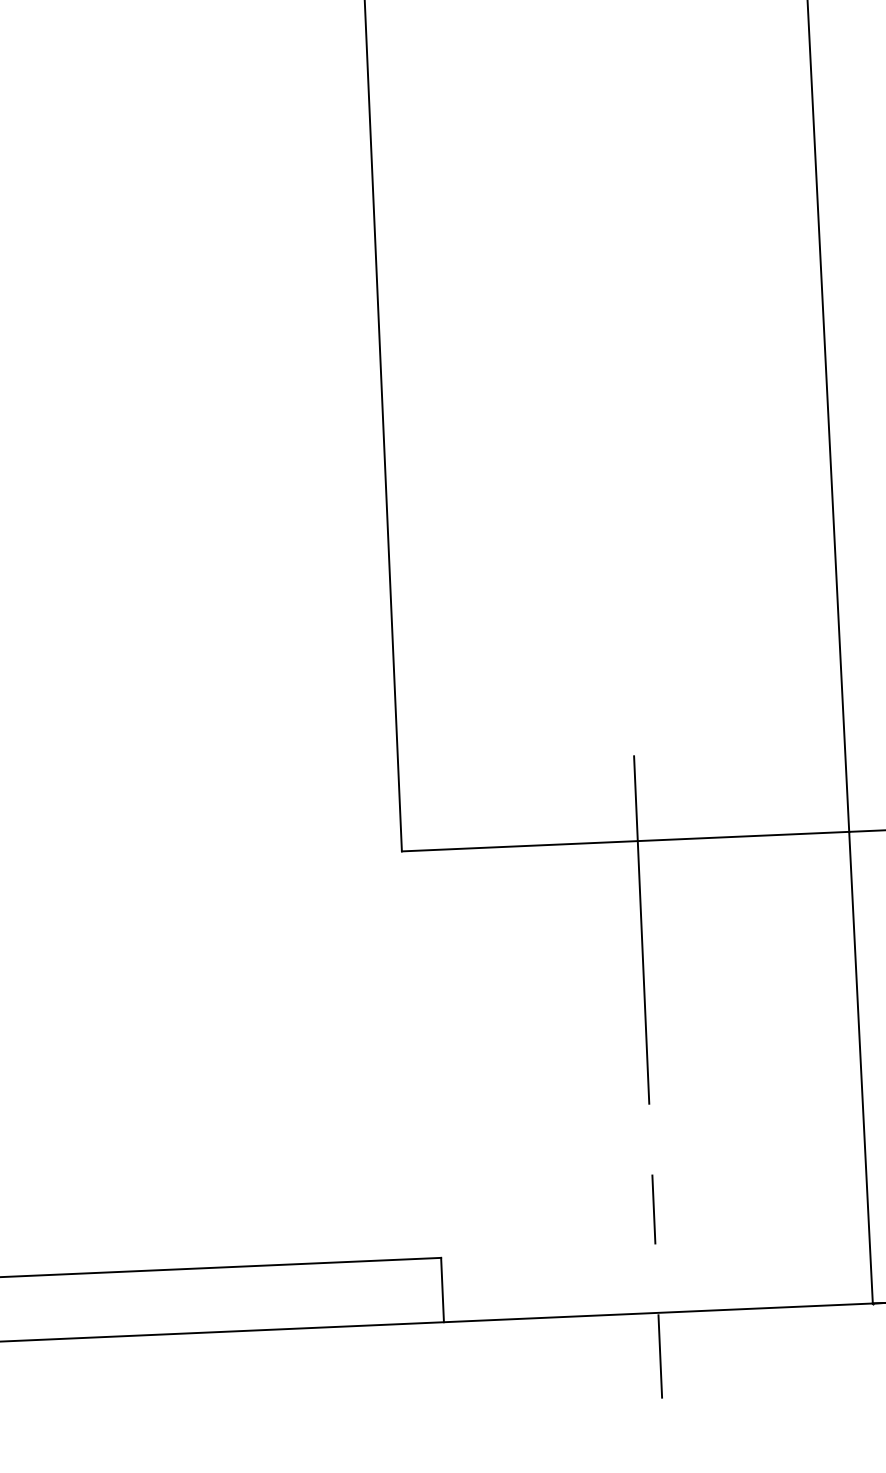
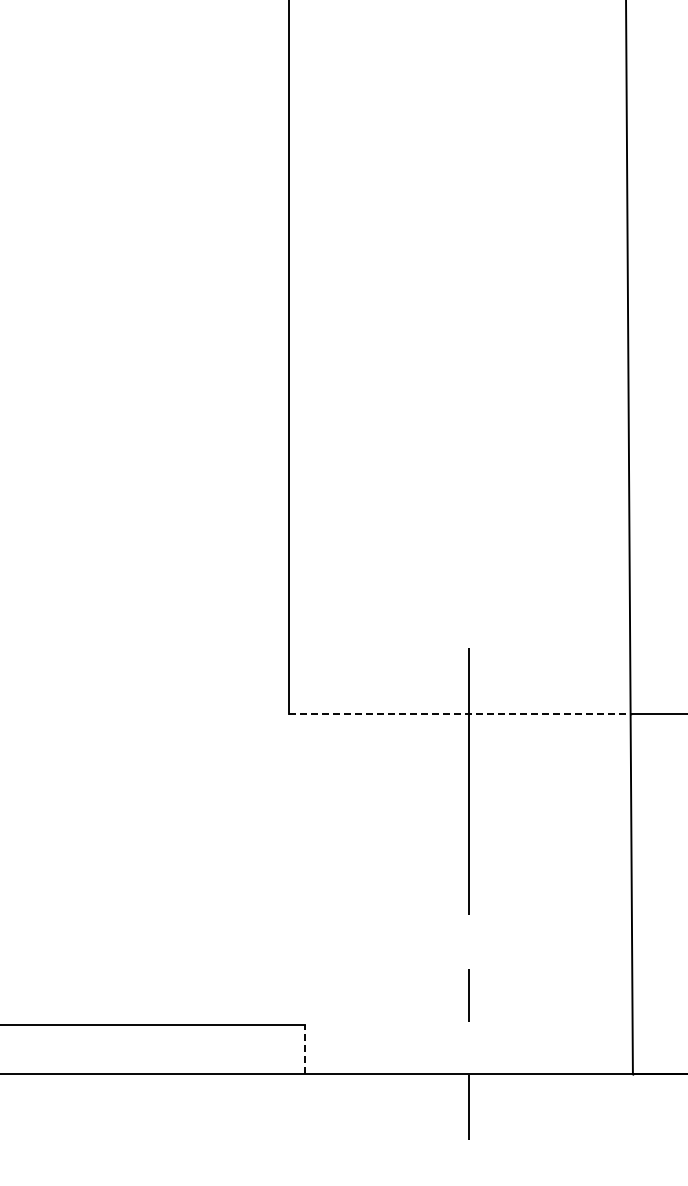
line: (625, 841) -> (459, 713), solid -> dashed
line: (443, 1289) -> (305, 1049), solid -> dashed

